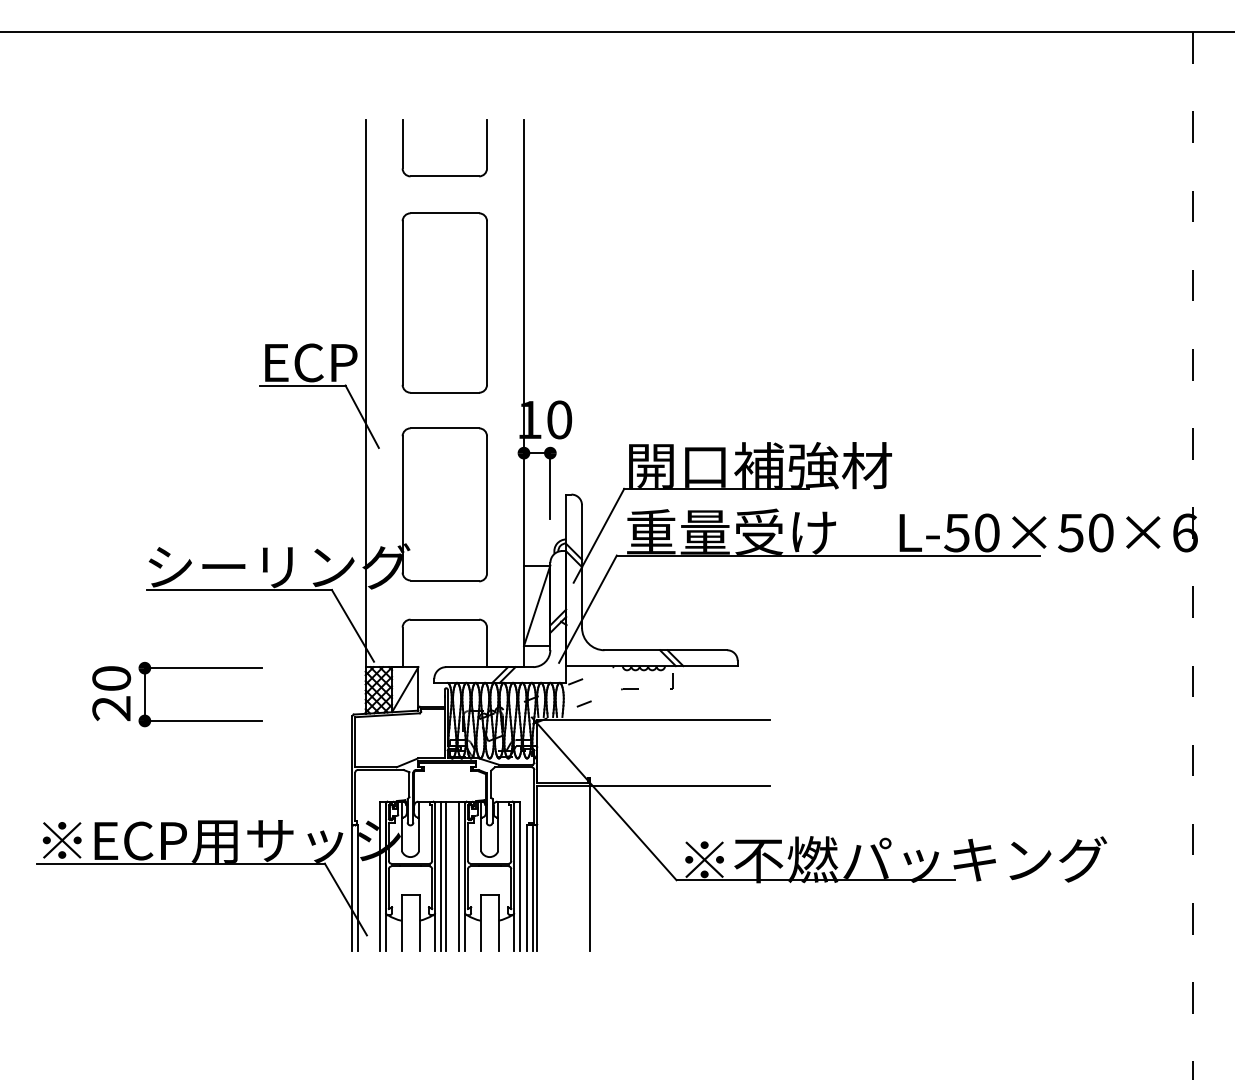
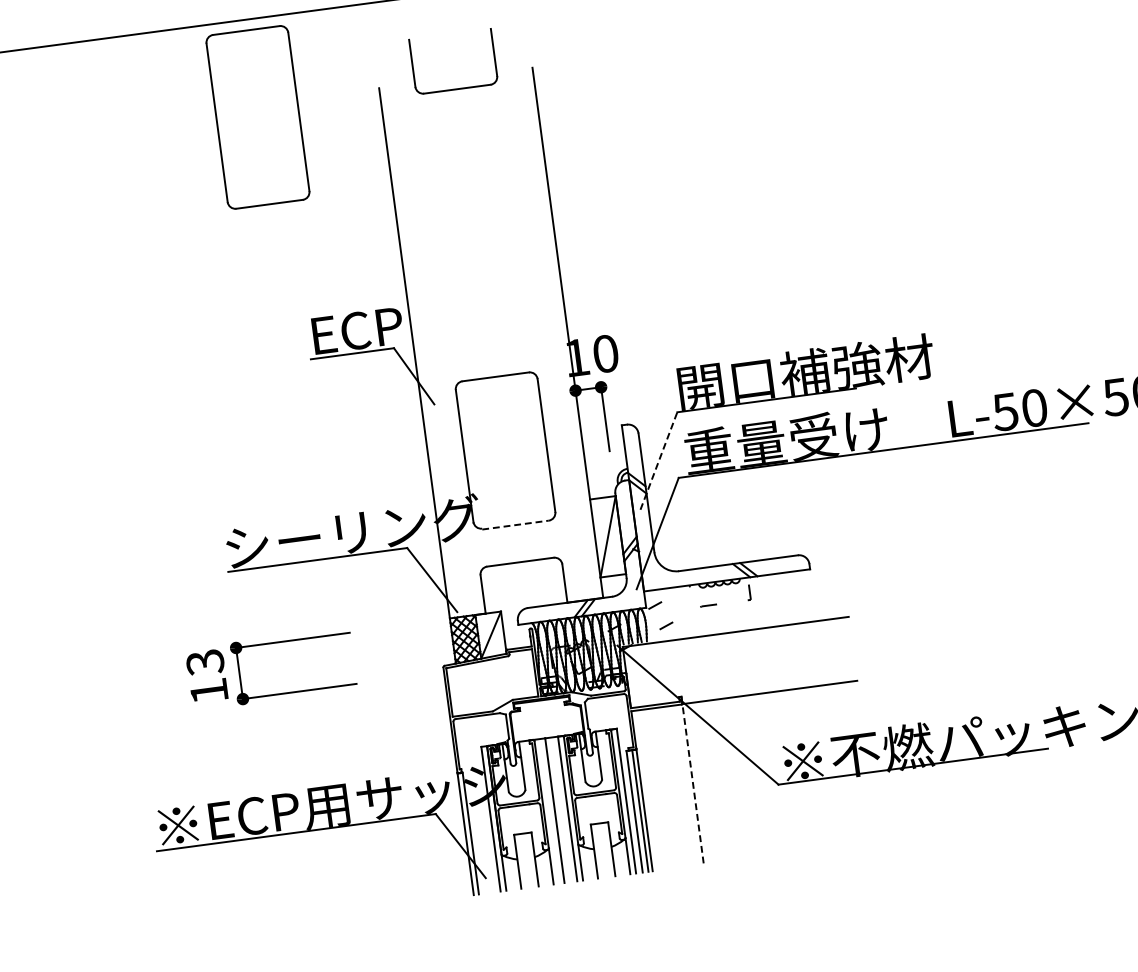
part: (444, 175) -> (456, 88), moved
part: (444, 302) -> (257, 116), moved
line: (599, 535) -> (659, 460), solid -> dashed
line: (445, 581) -> (516, 525), solid -> dashed
text: (111, 693) -> (207, 676), 20 -> 13
line: (589, 864) -> (692, 780), solid -> dashed
line: (440, 875) -> (549, 810), removed

